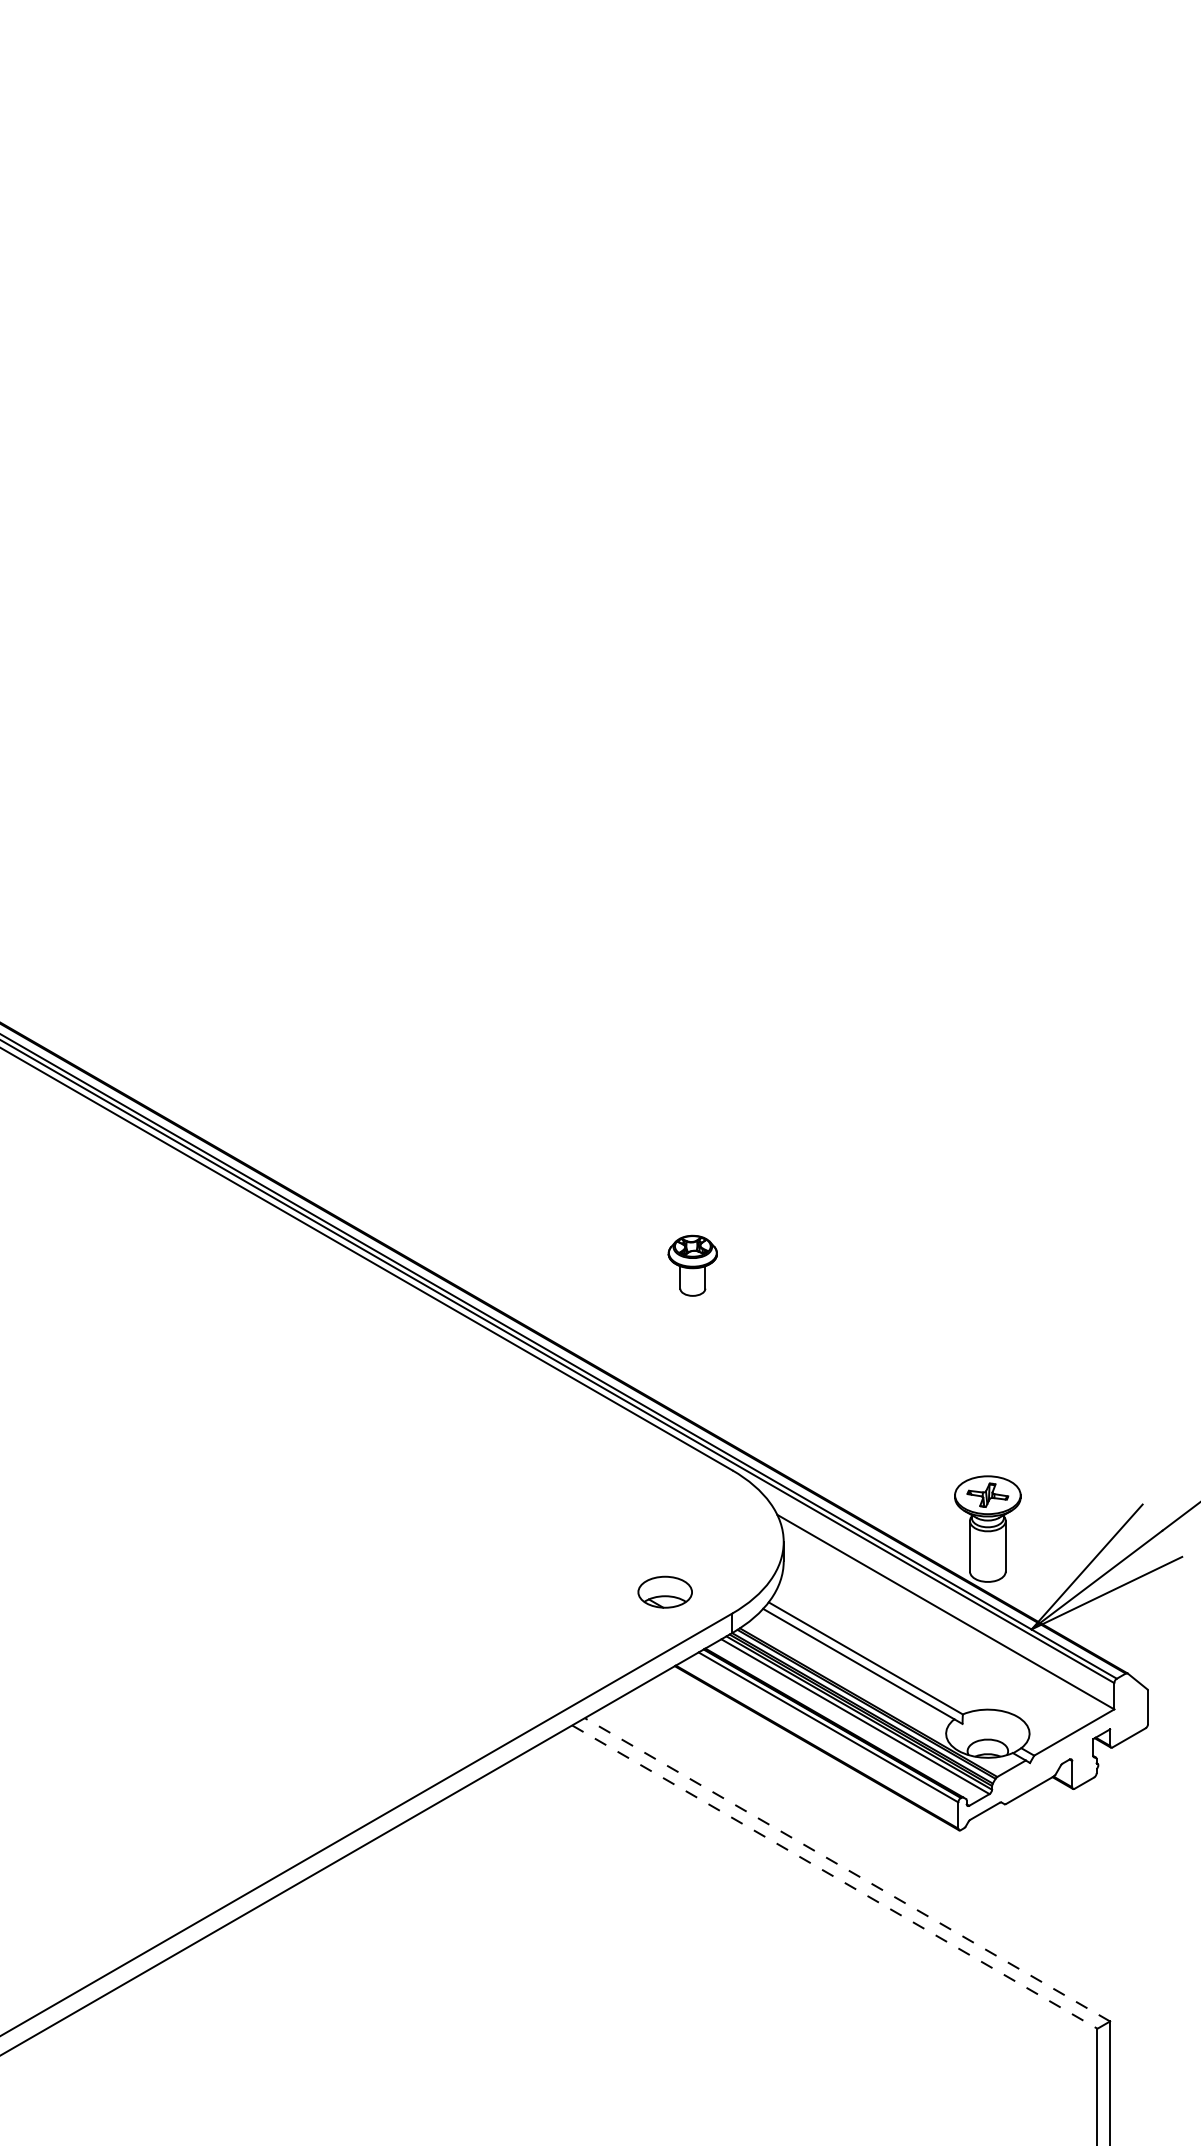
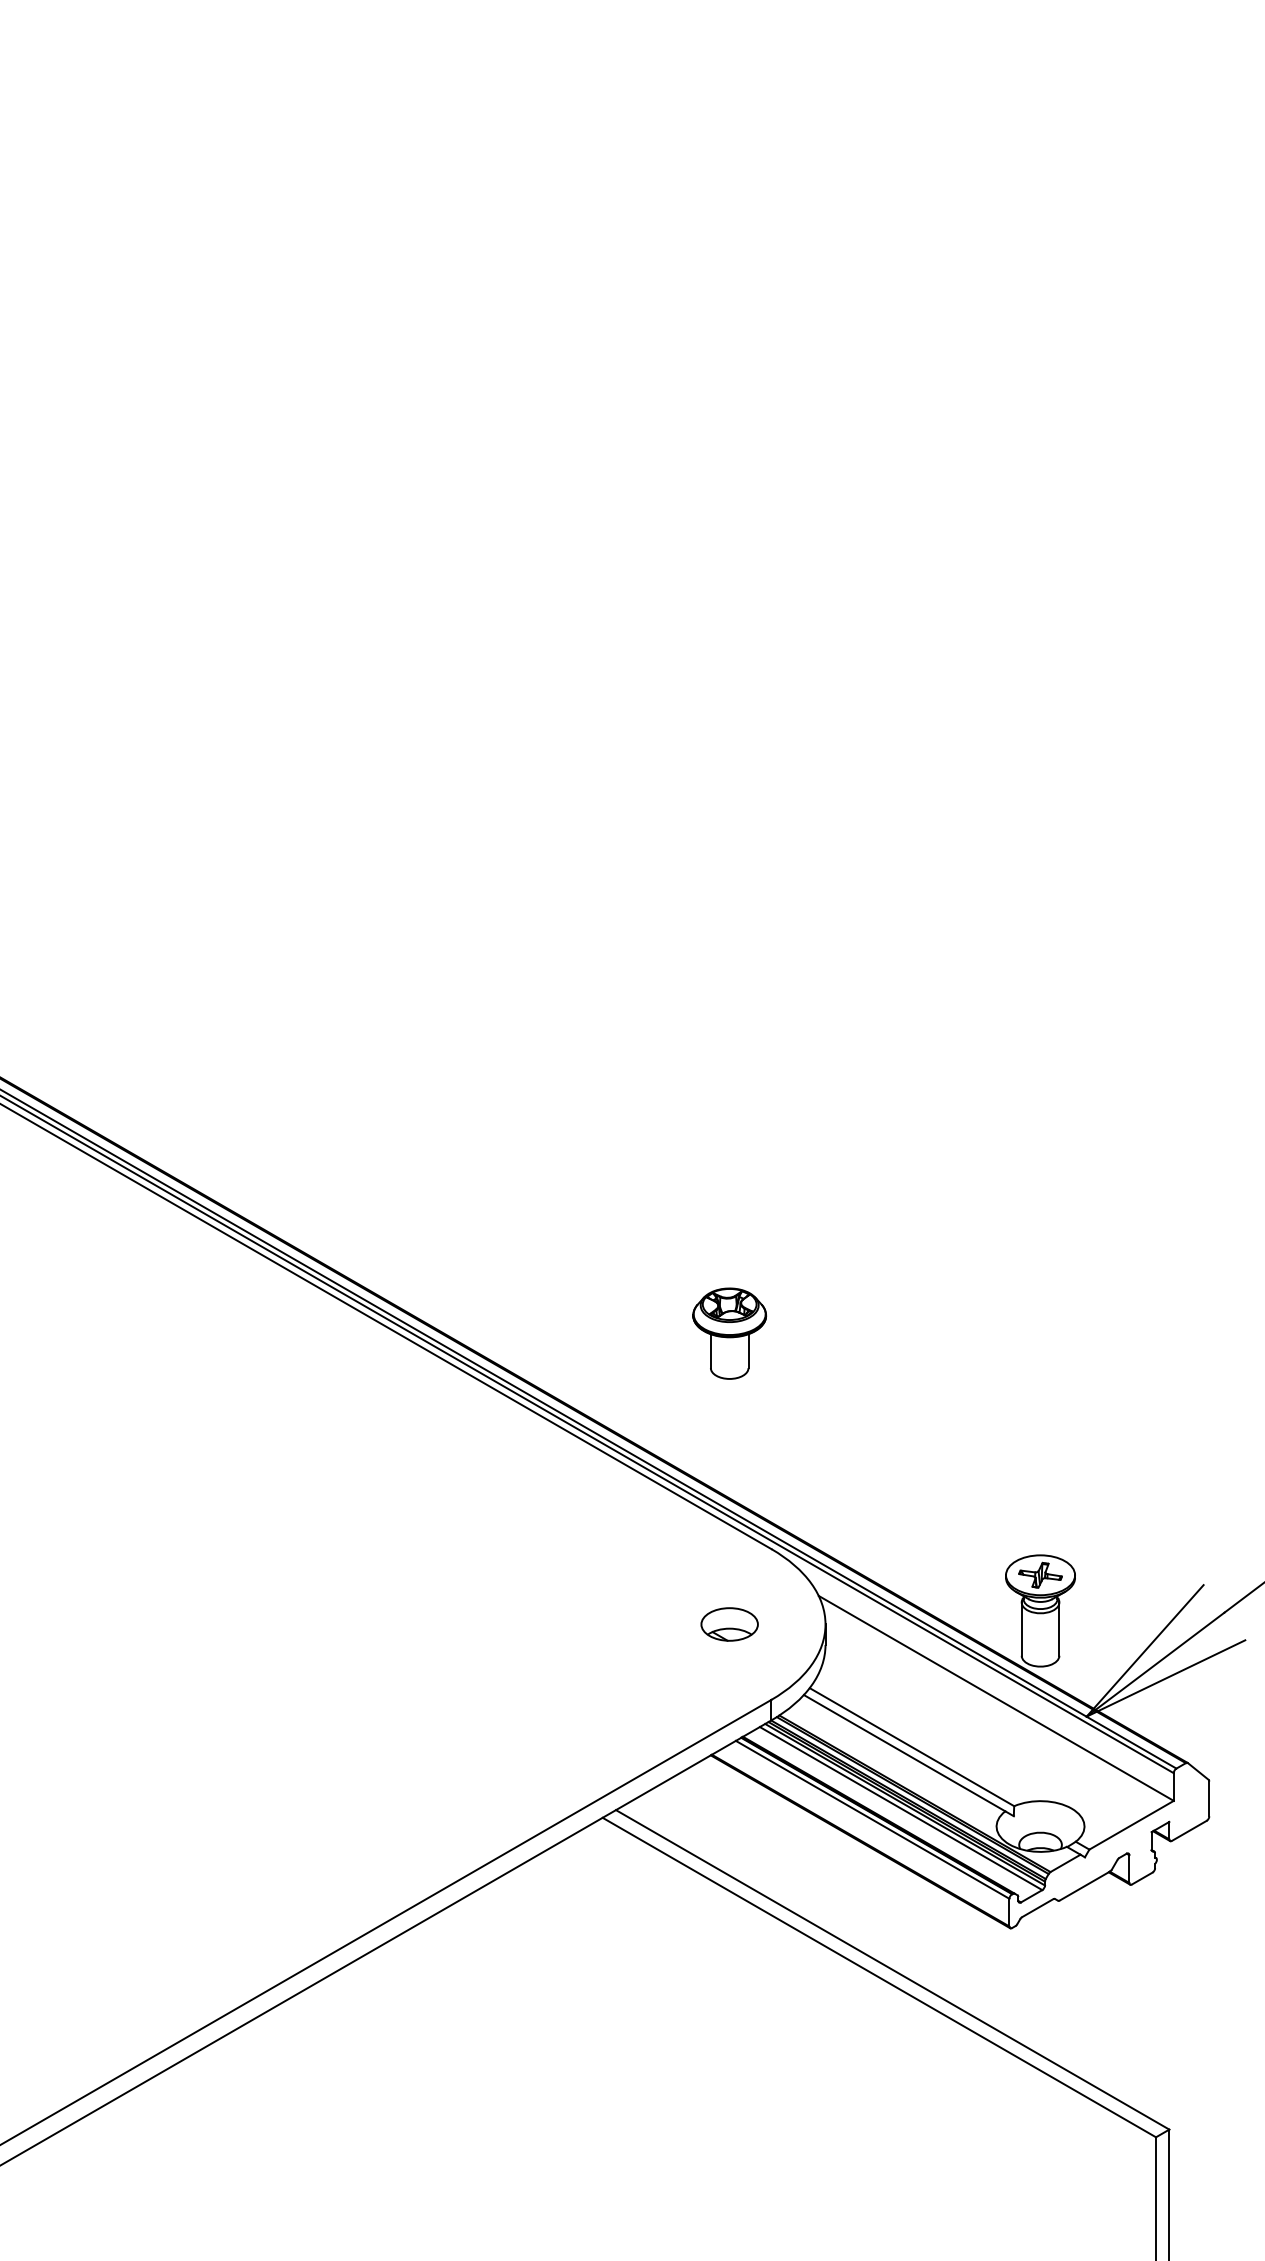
part: (692, 1265) -> (729, 1333), size x1.43
part: (665, 1592) -> (729, 1624), moved
line: (847, 1869) -> (892, 1969), dashed -> solid
line: (834, 1877) -> (879, 1977), dashed -> solid

